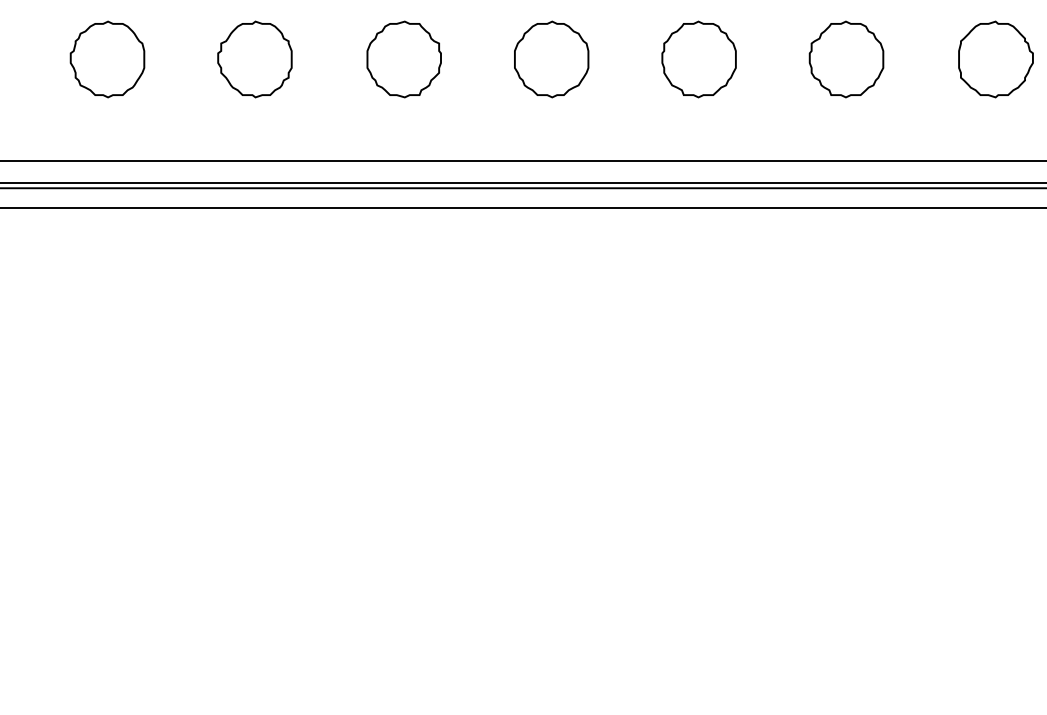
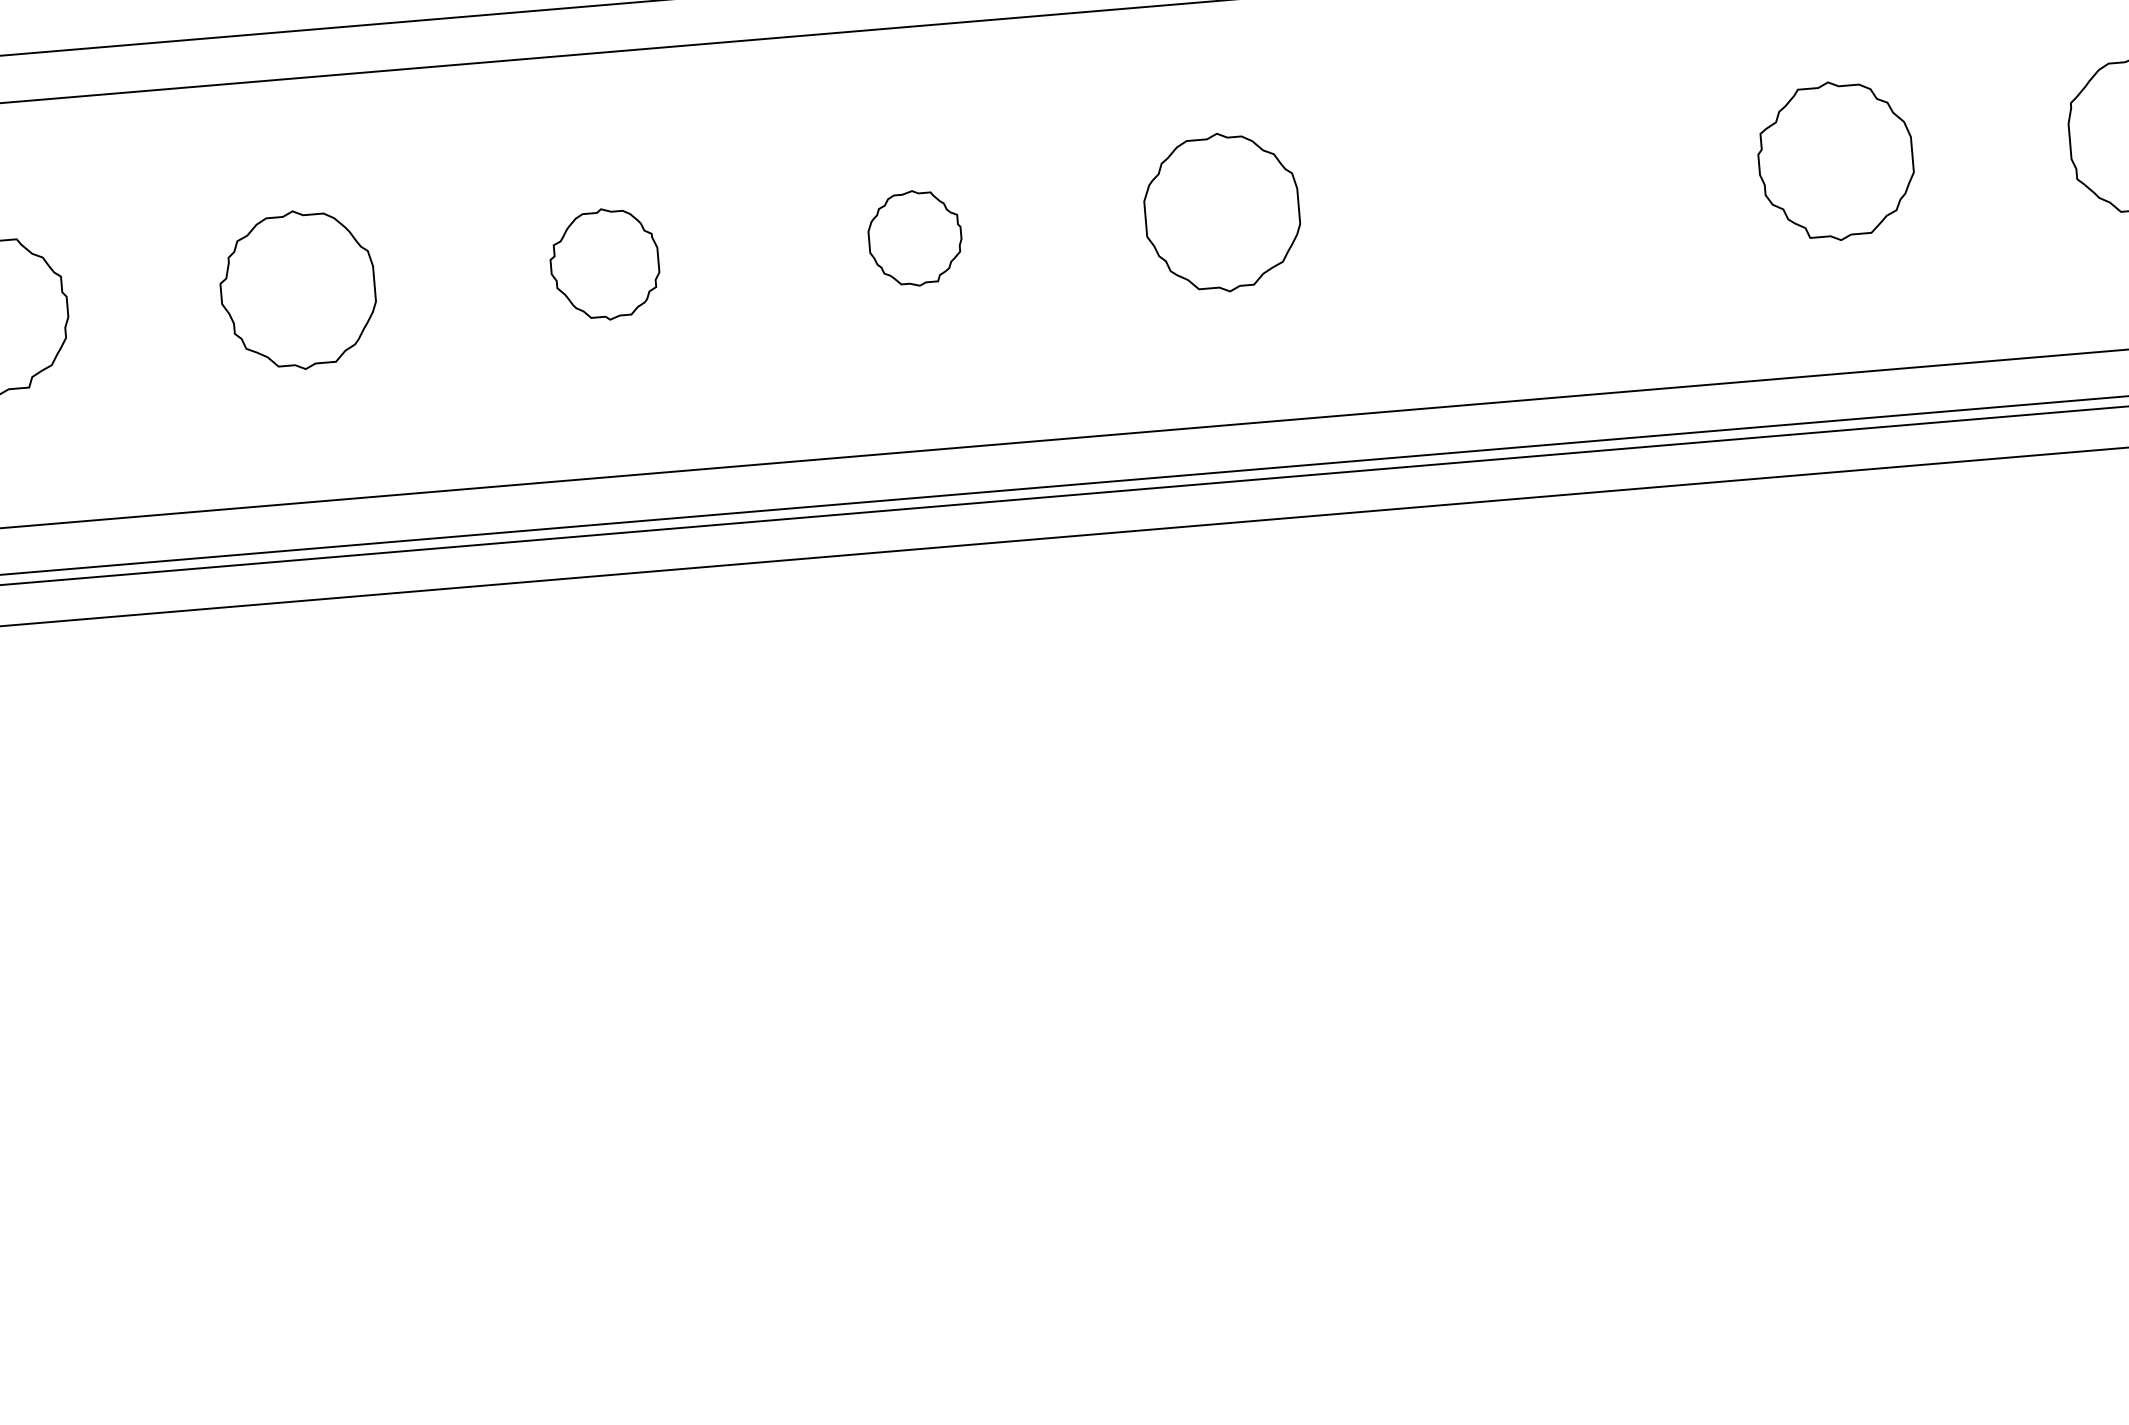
part: (254, 59) -> (603, 264), size x0.7
part: (403, 59) -> (913, 238), size x0.6
part: (698, 59) -> (1527, 187), removed

